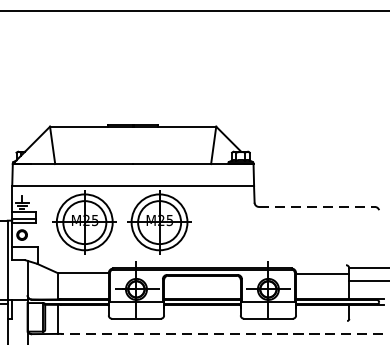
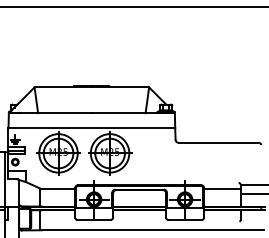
line: (316, 206) -> (218, 142), dashed -> solid
line: (221, 334) -> (152, 230), dashed -> solid

